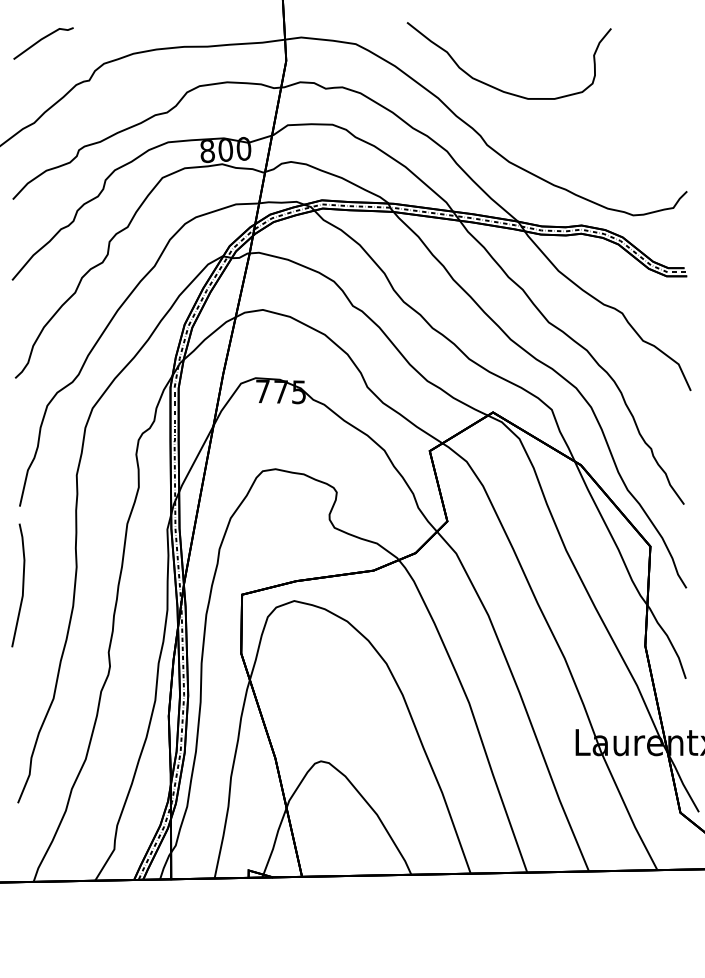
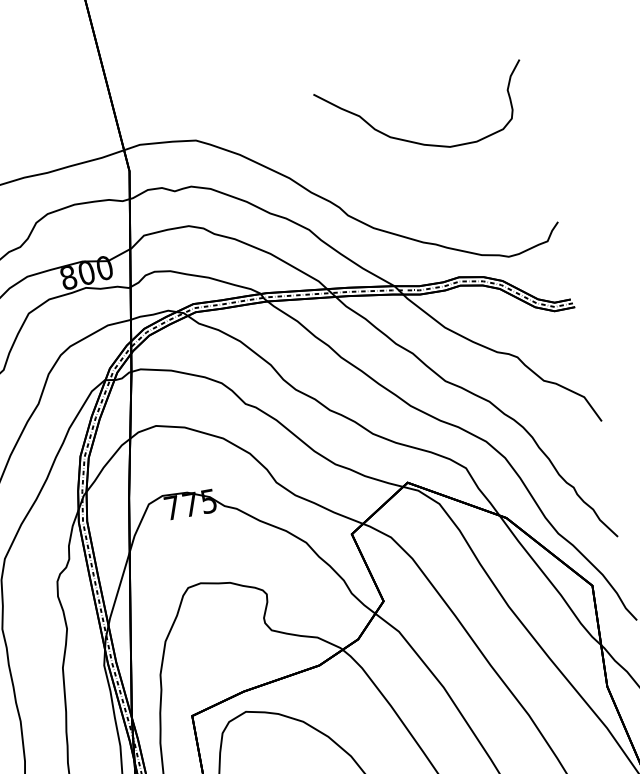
curve: (494, 86) -> (413, 141), moved

